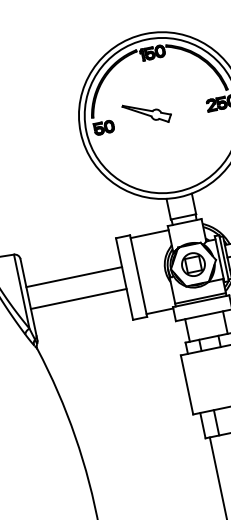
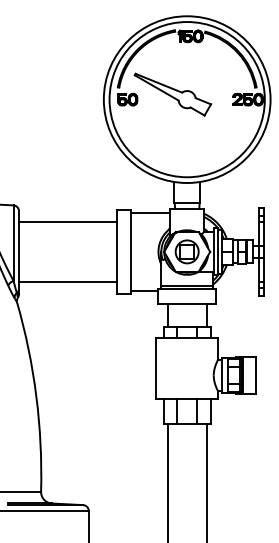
part: (146, 113) -> (172, 94), size x1.67
line: (73, 276) -> (67, 221), moved
line: (78, 299) -> (67, 282), moved

